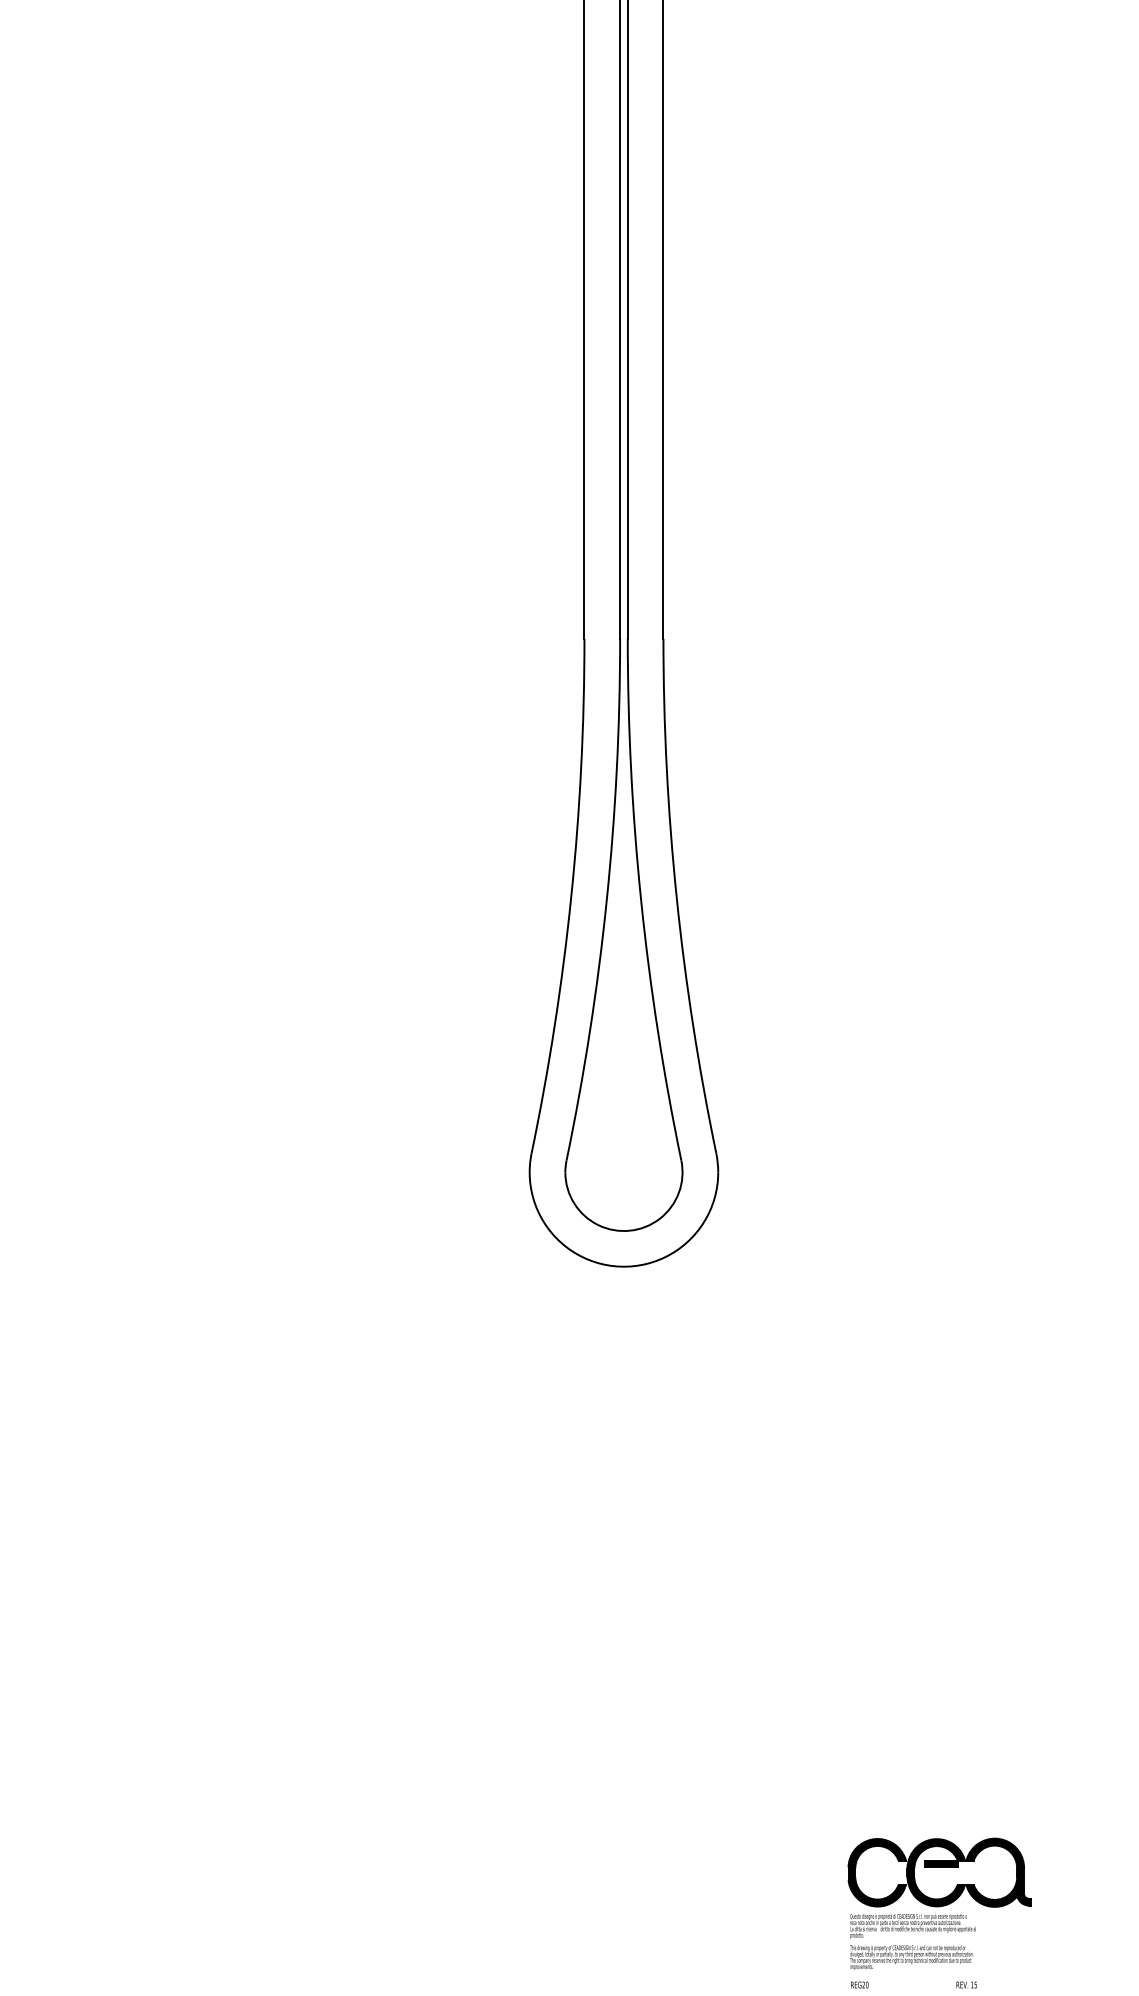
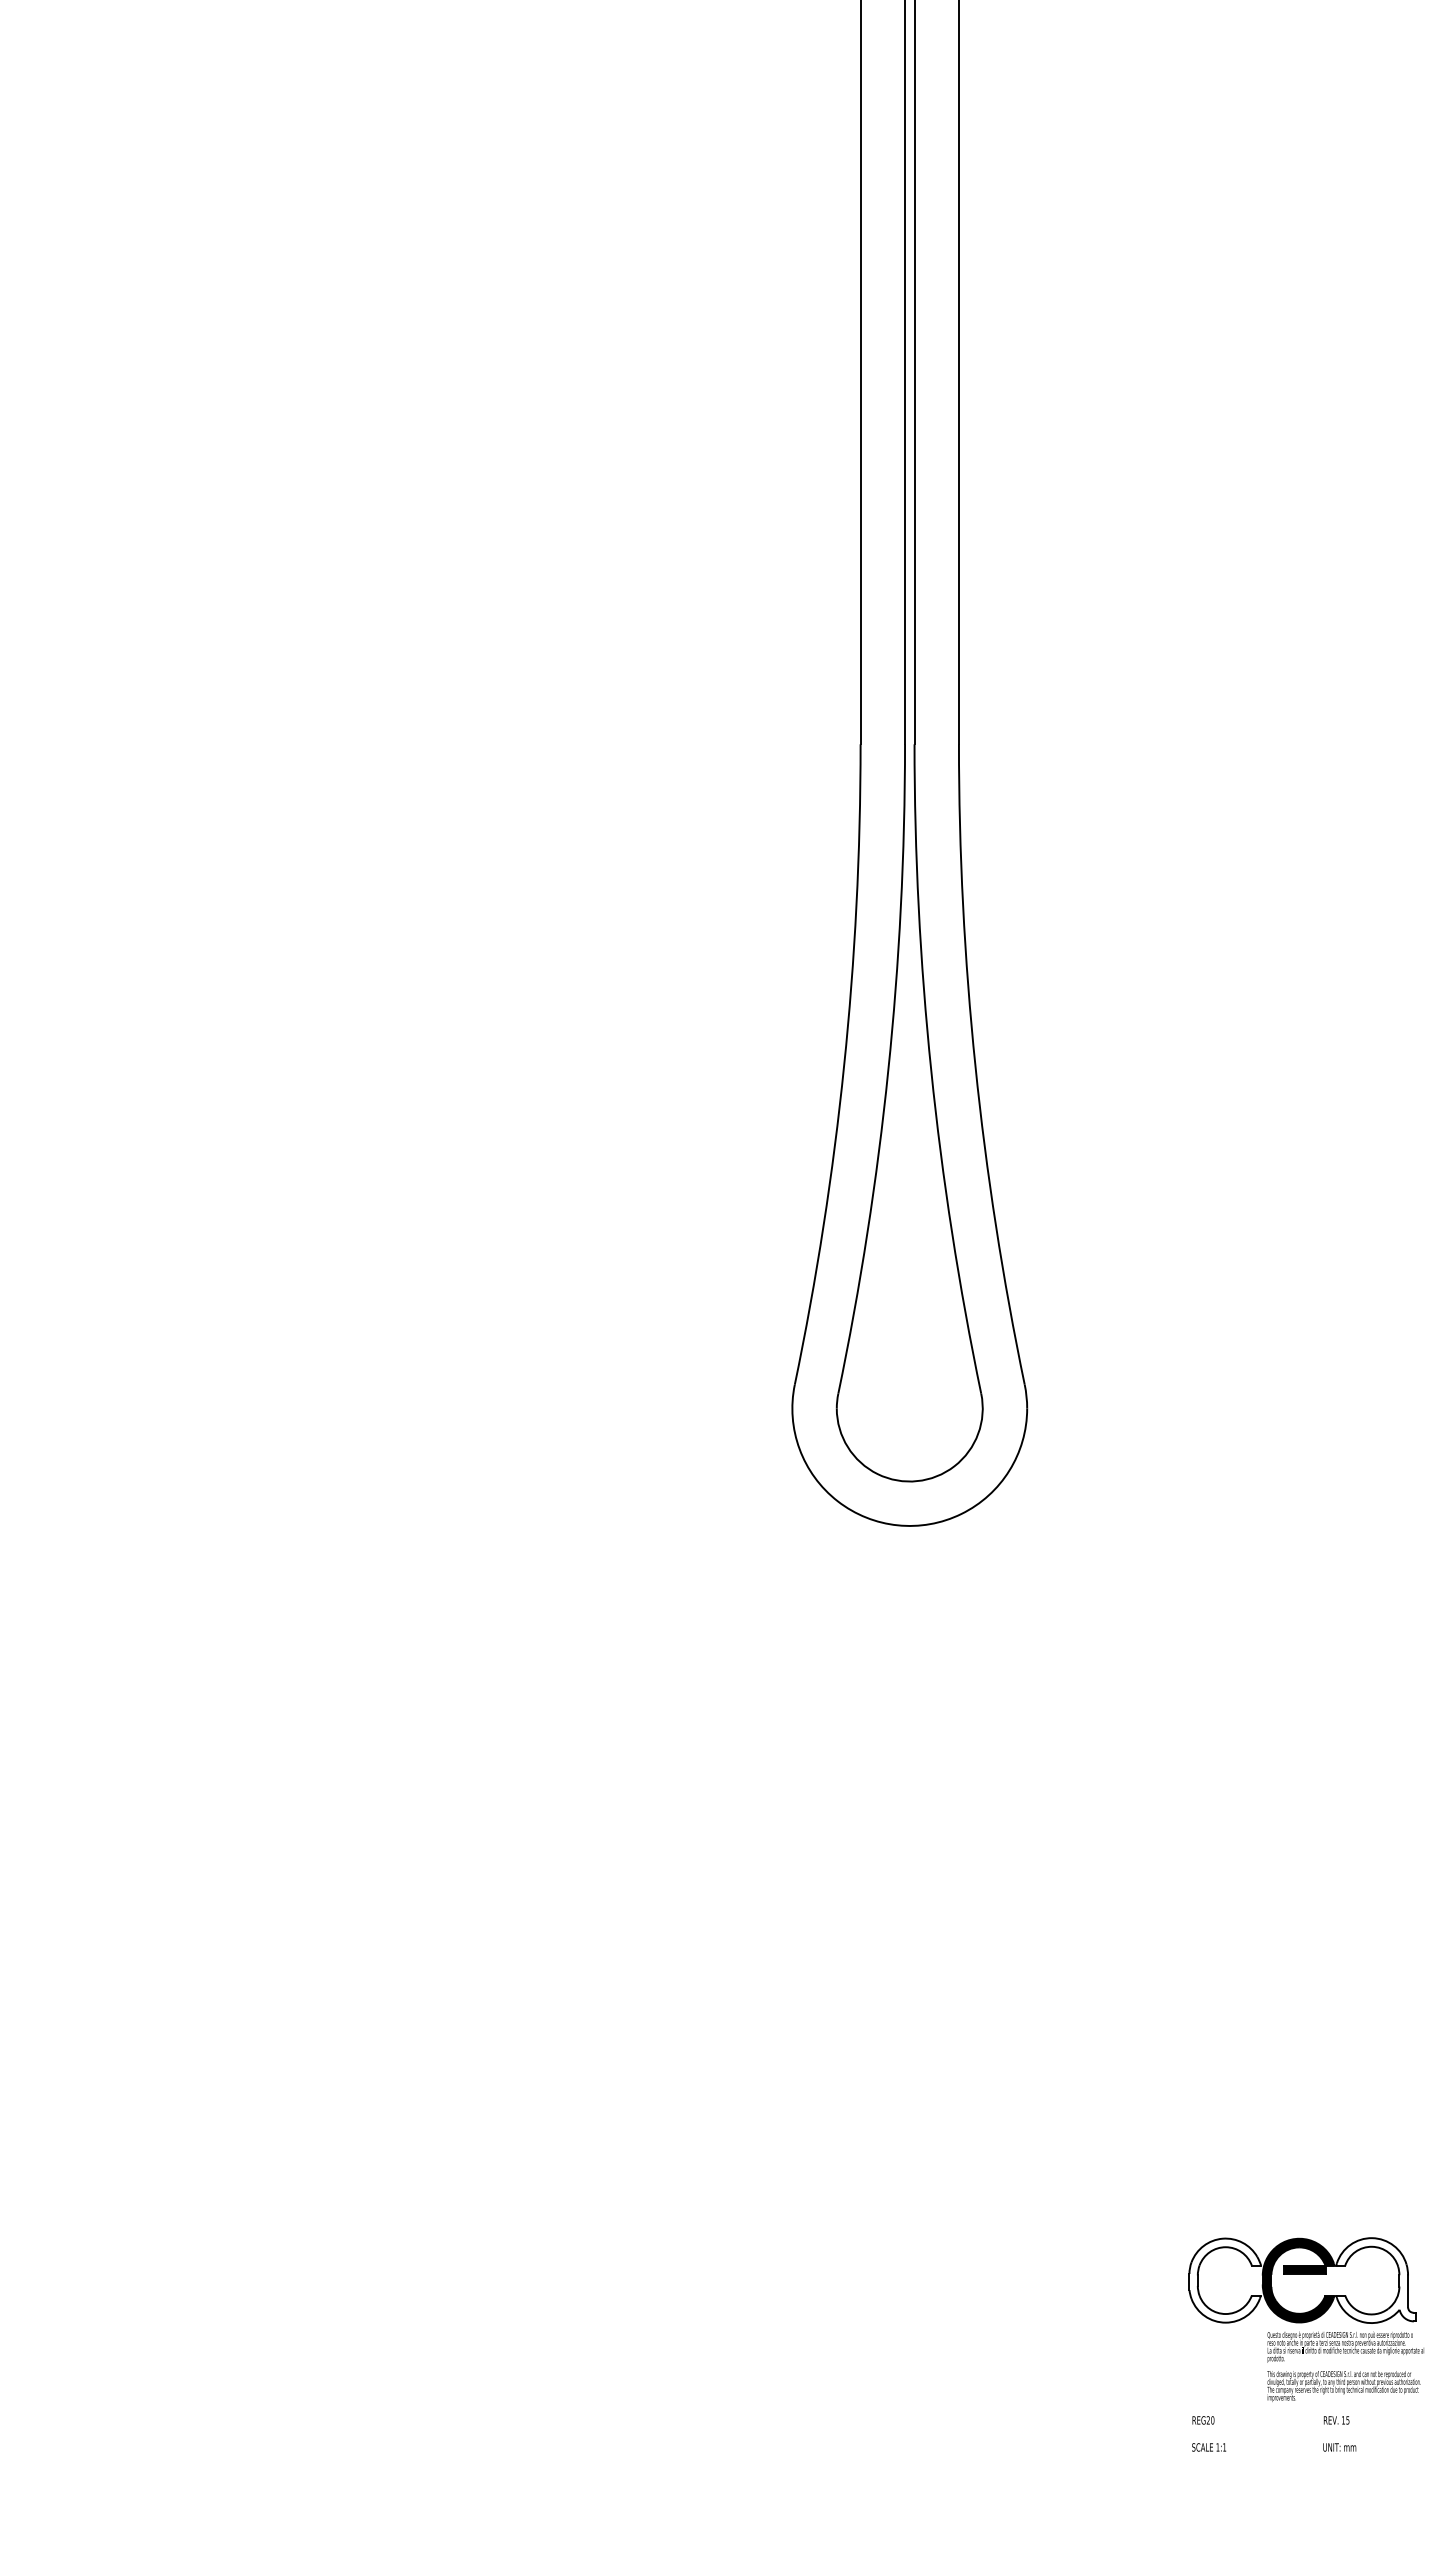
fill: (877, 1872) -> (1225, 2280), removed
fill: (998, 1872) -> (1376, 2280), removed
text: (912, 1941) -> (1345, 2366), moved

